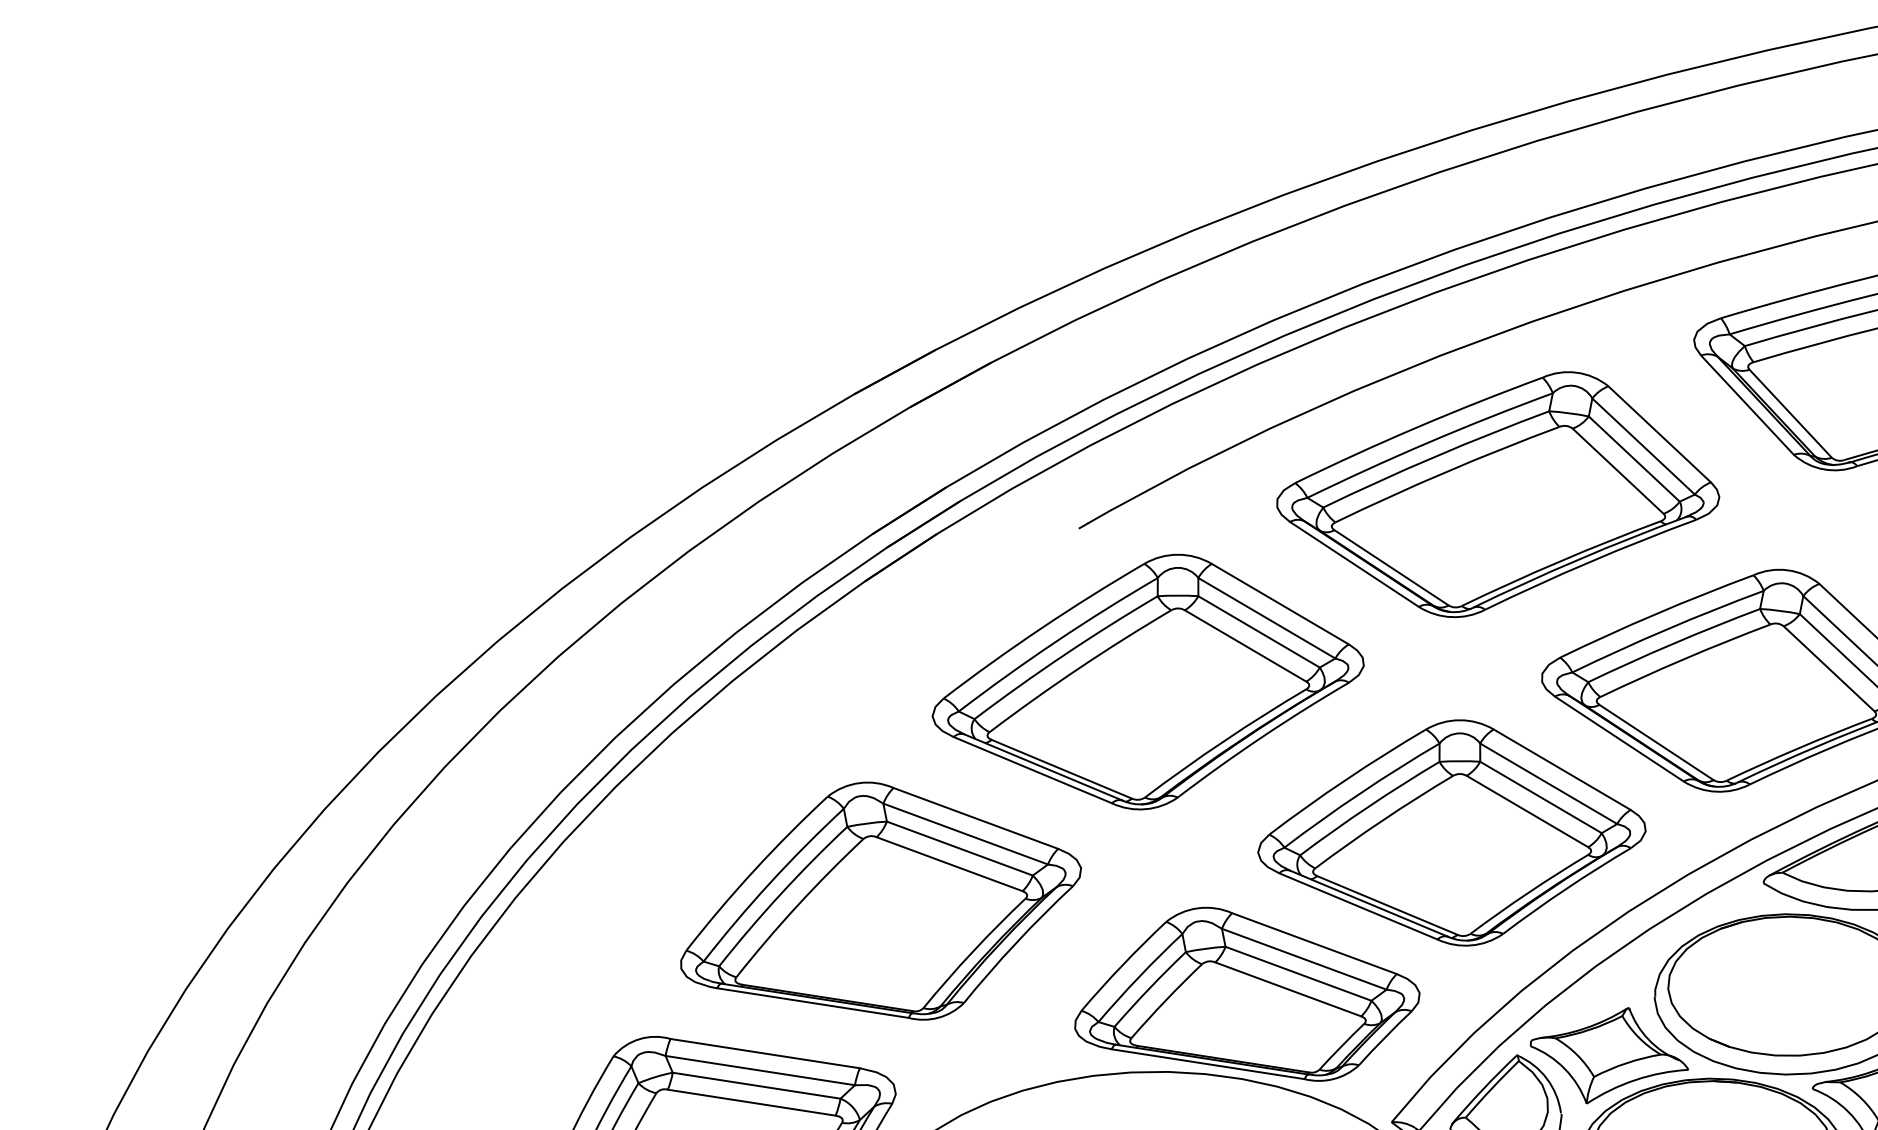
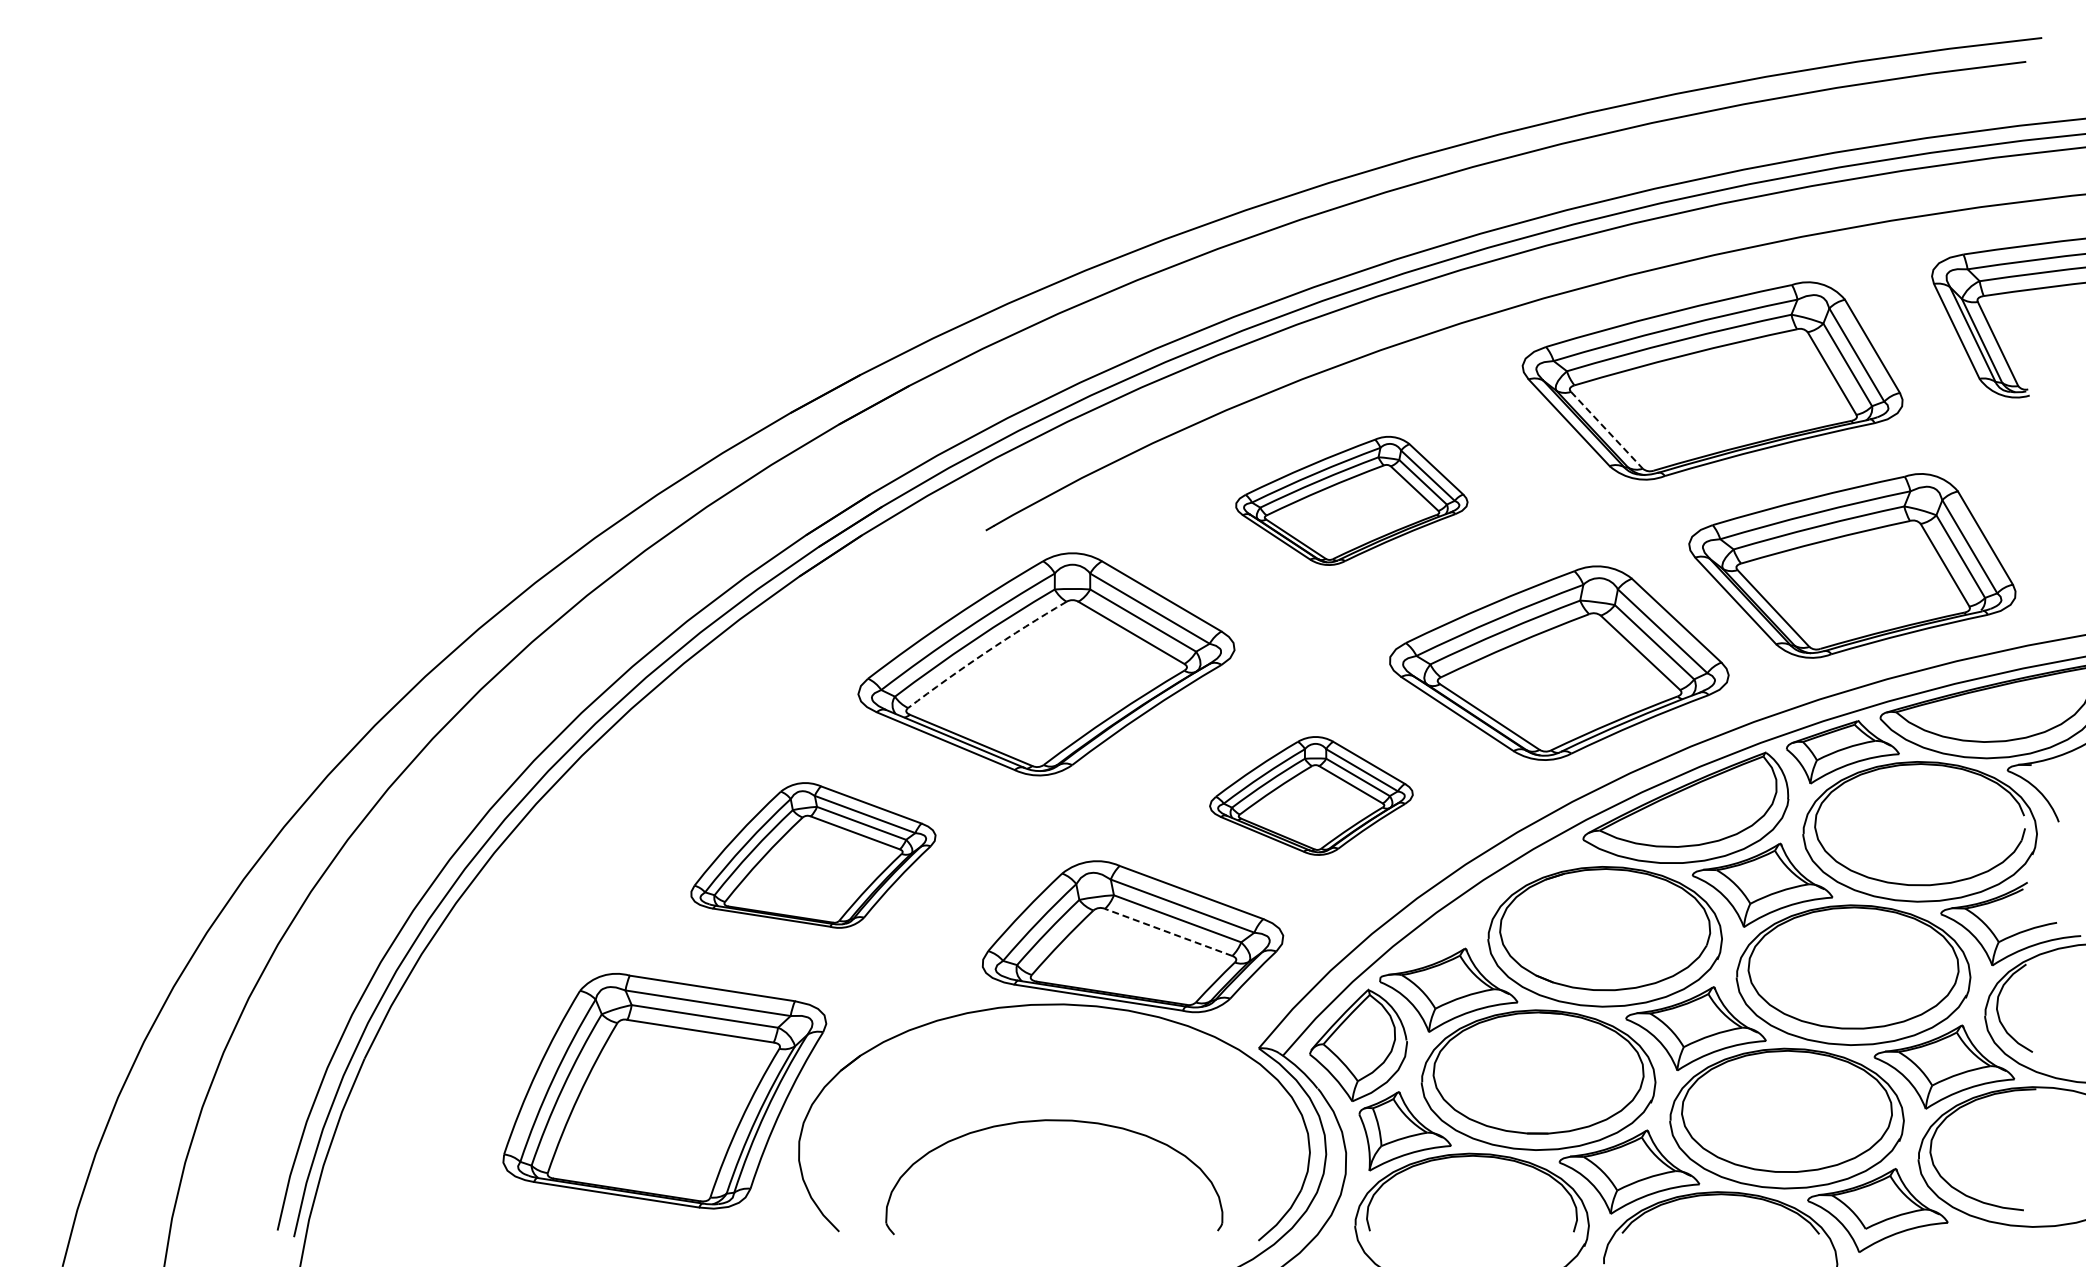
line: (1790, 413) -> (1606, 430), solid -> dashed
part: (1497, 494) -> (1351, 500), size x0.6
arc: (1078, 668) -> (985, 652), solid -> dashed
part: (1452, 832) -> (1311, 795), size x0.6
part: (881, 901) -> (813, 855), size x0.7
line: (1288, 989) -> (1168, 932), solid -> dashed

